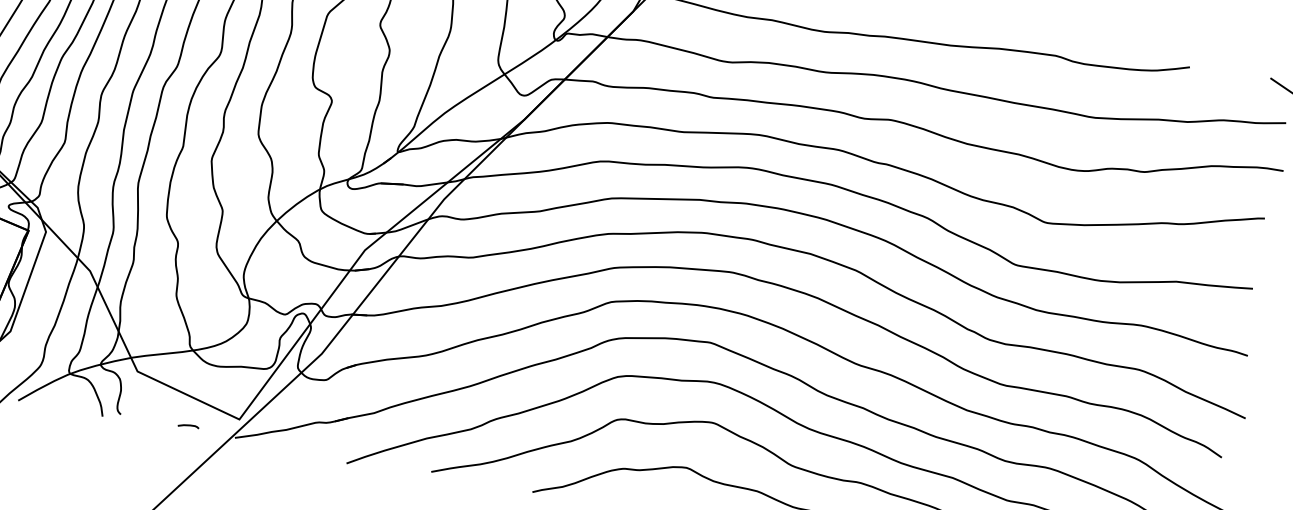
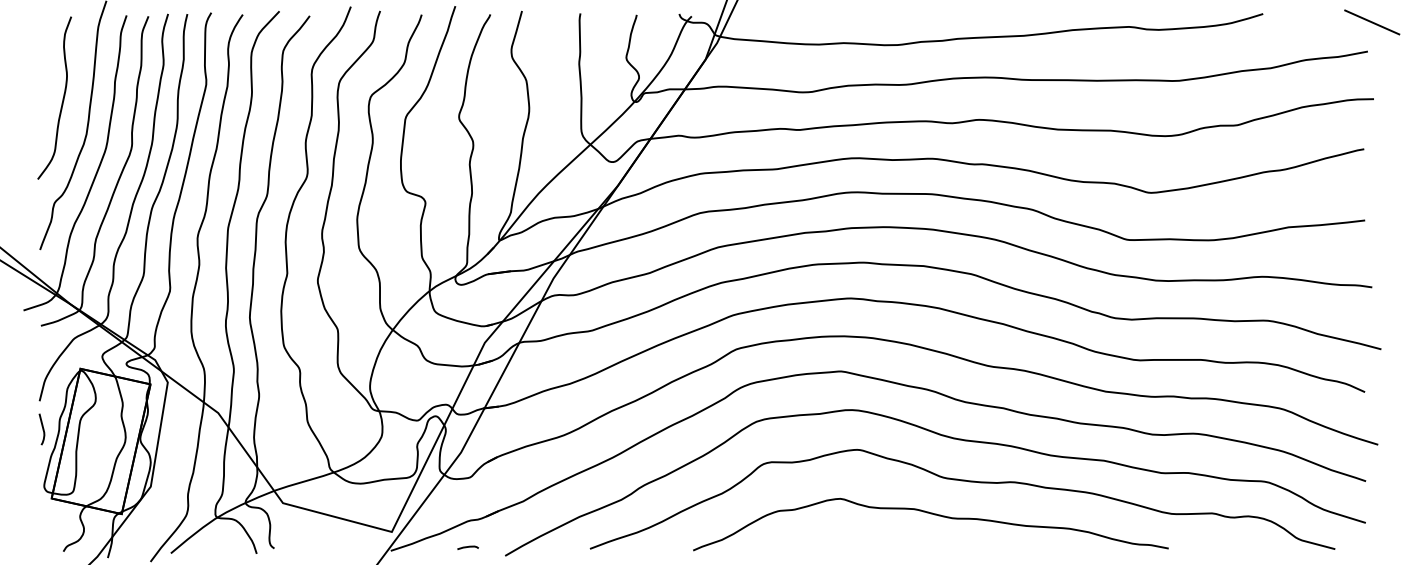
curve: (188, 425) -> (467, 547), moved

